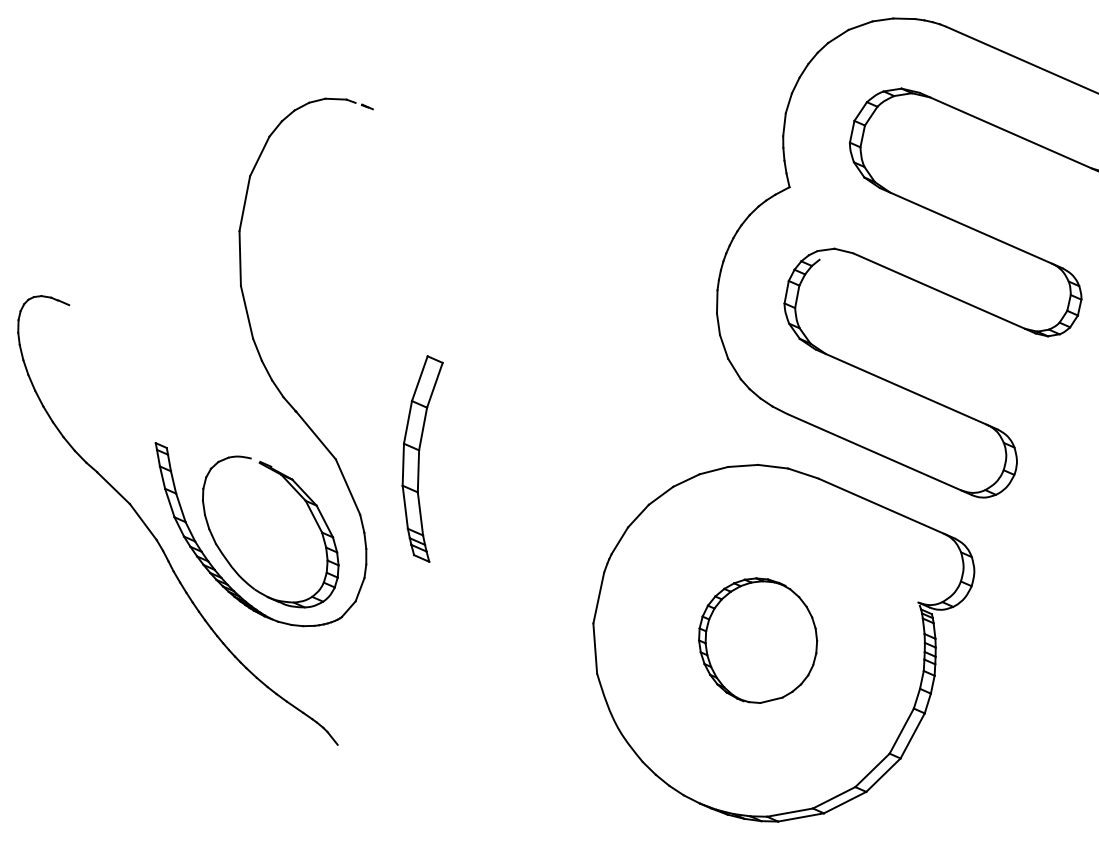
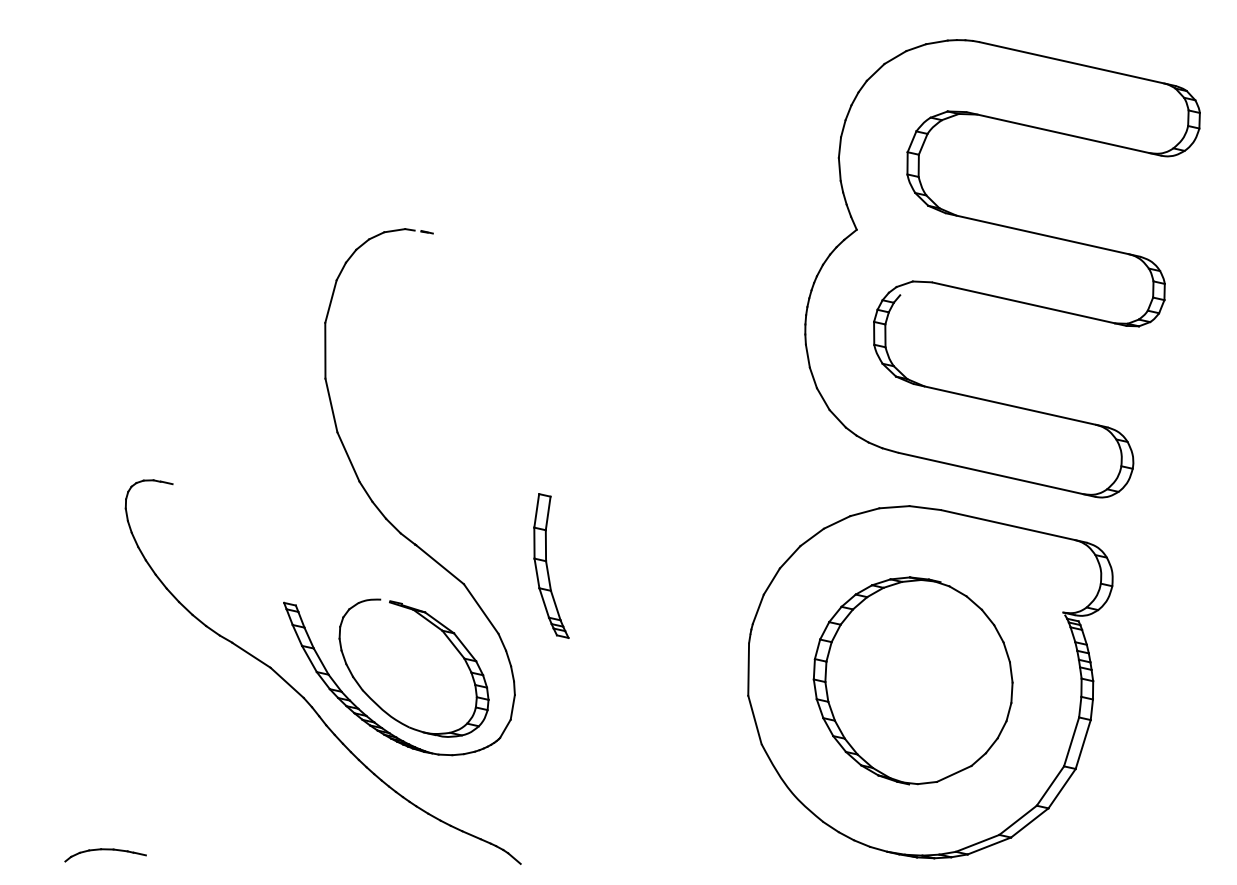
part: (425, 457) -> (551, 565), size x0.71
part: (757, 640) -> (912, 680), size x1.67

